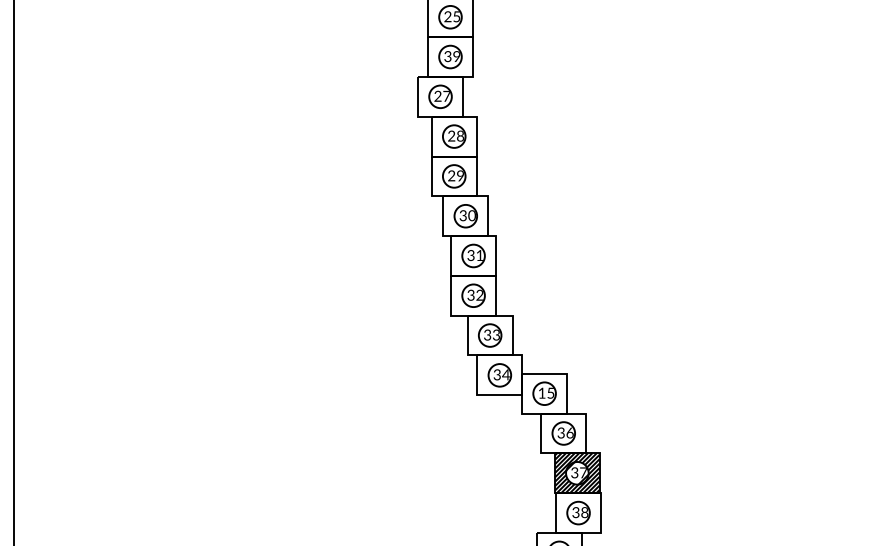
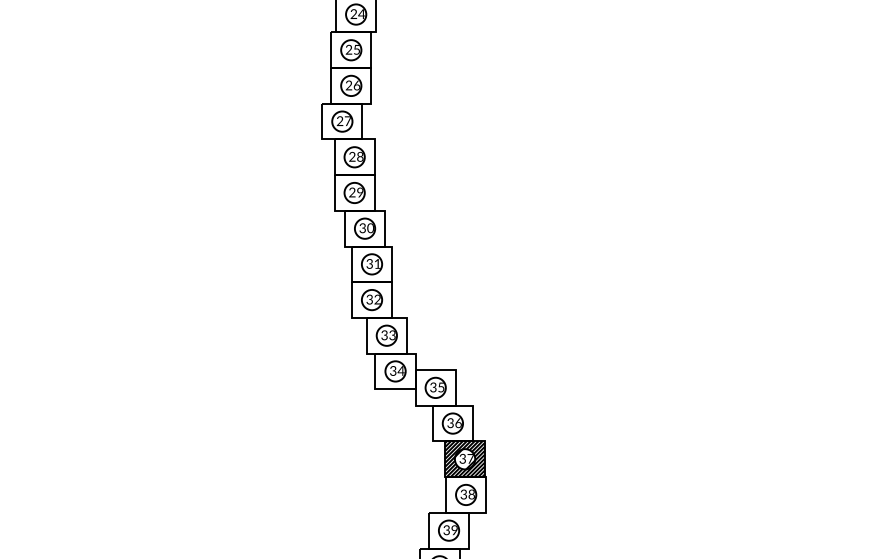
text: (451, 56) -> (352, 85), 39 -> 26
text: (542, 393) -> (433, 387), 15 -> 35

